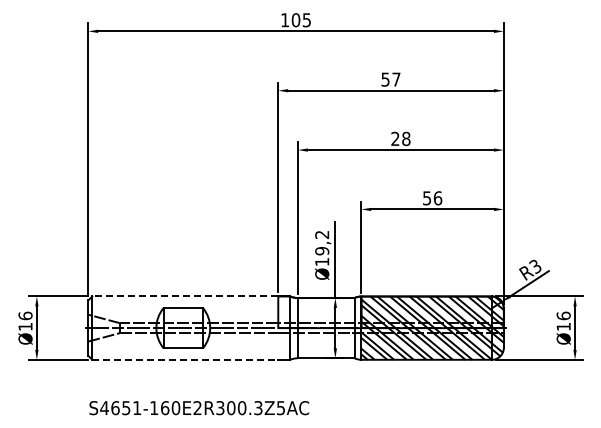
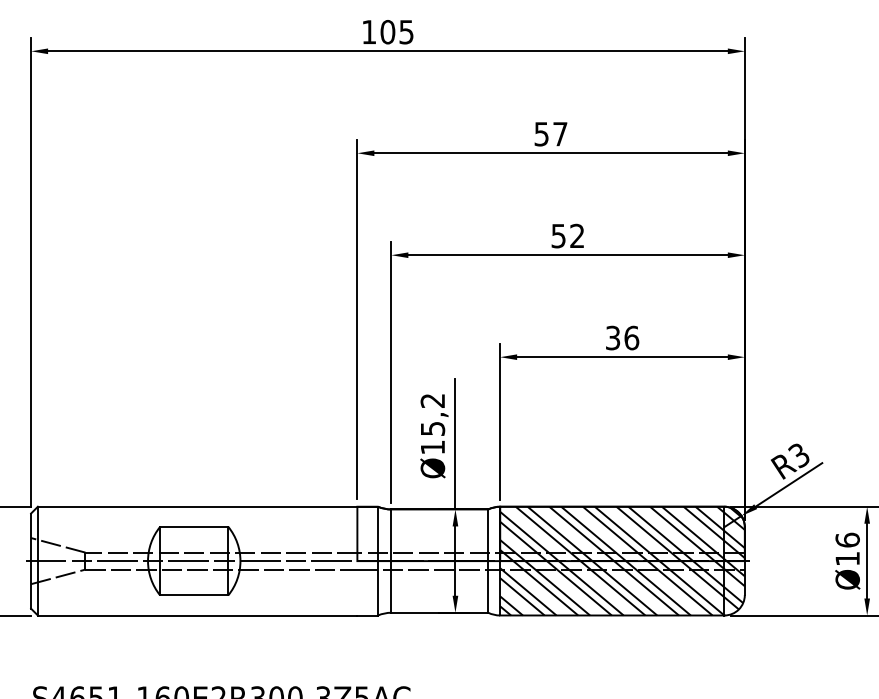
text: (400, 138) -> (567, 235), 28 -> 52
text: (427, 197) -> (613, 336), 56 -> 36
text: (322, 251) -> (433, 429), Ø19,2 -> Ø15,2
line: (185, 296) -> (198, 506), dashed -> solid
line: (185, 359) -> (198, 614), dashed -> solid

